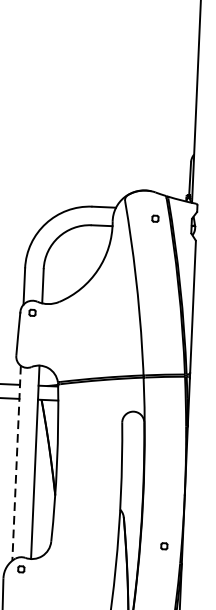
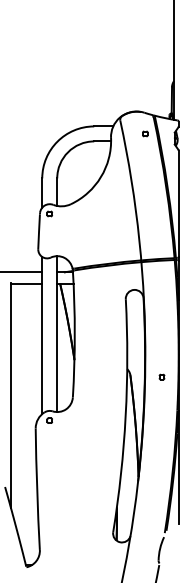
line: (16, 463) -> (42, 335), dashed -> solid
part: (163, 545) -> (161, 376), moved

